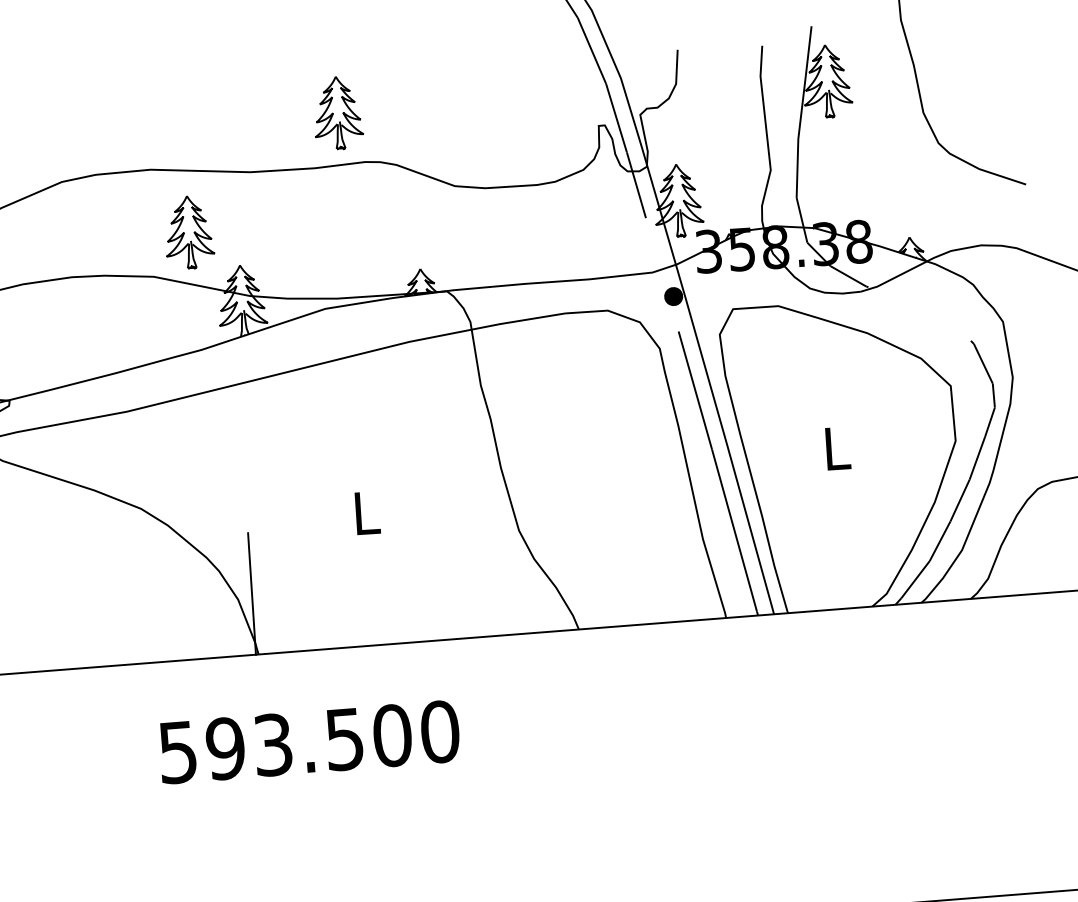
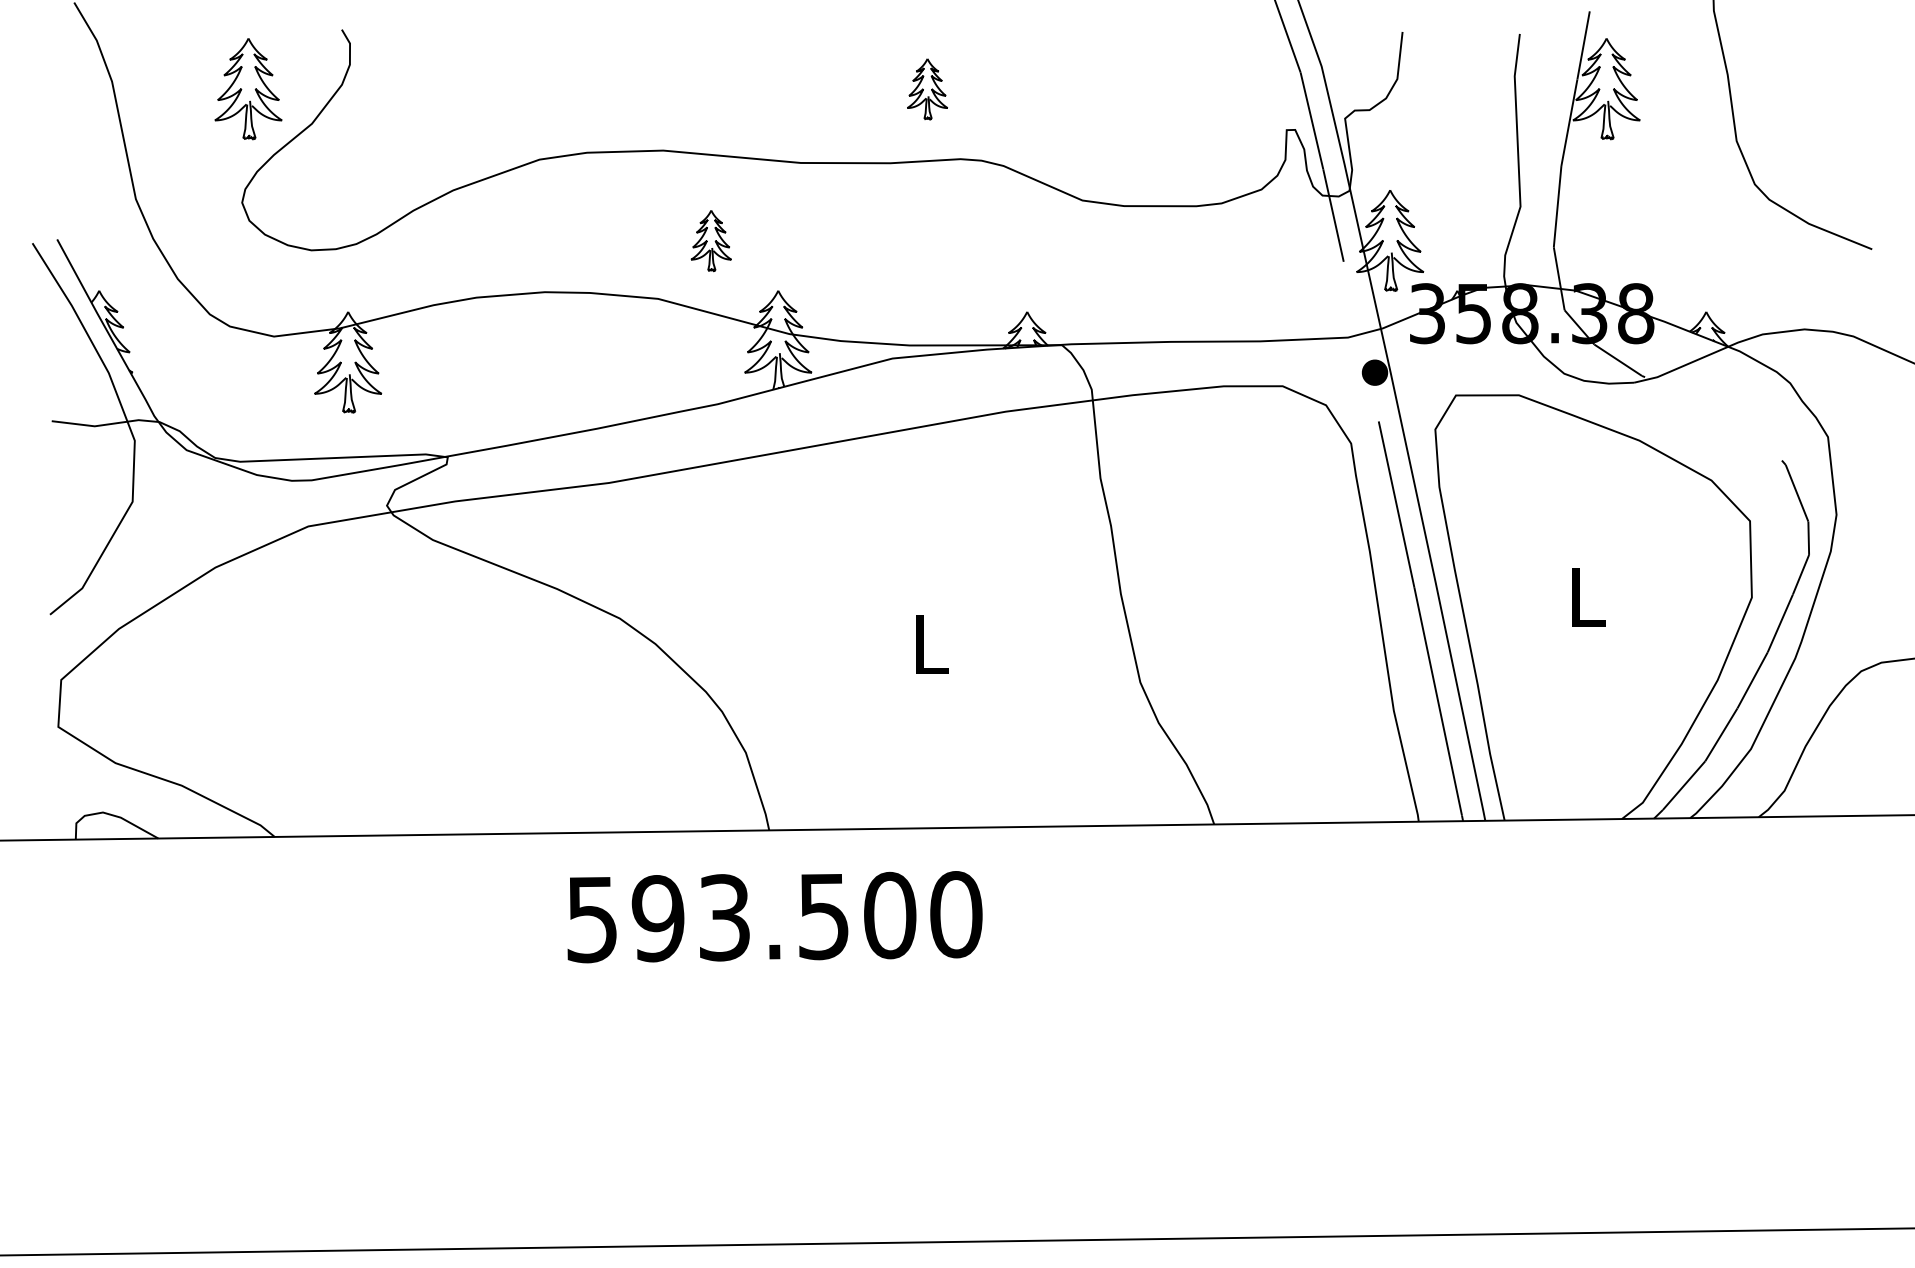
part: (338, 113) -> (927, 89), size x0.6
part: (189, 232) -> (711, 240), size x0.6
line: (251, 593) -> (765, 745), removed
text: (309, 742) -> (774, 917), moved

